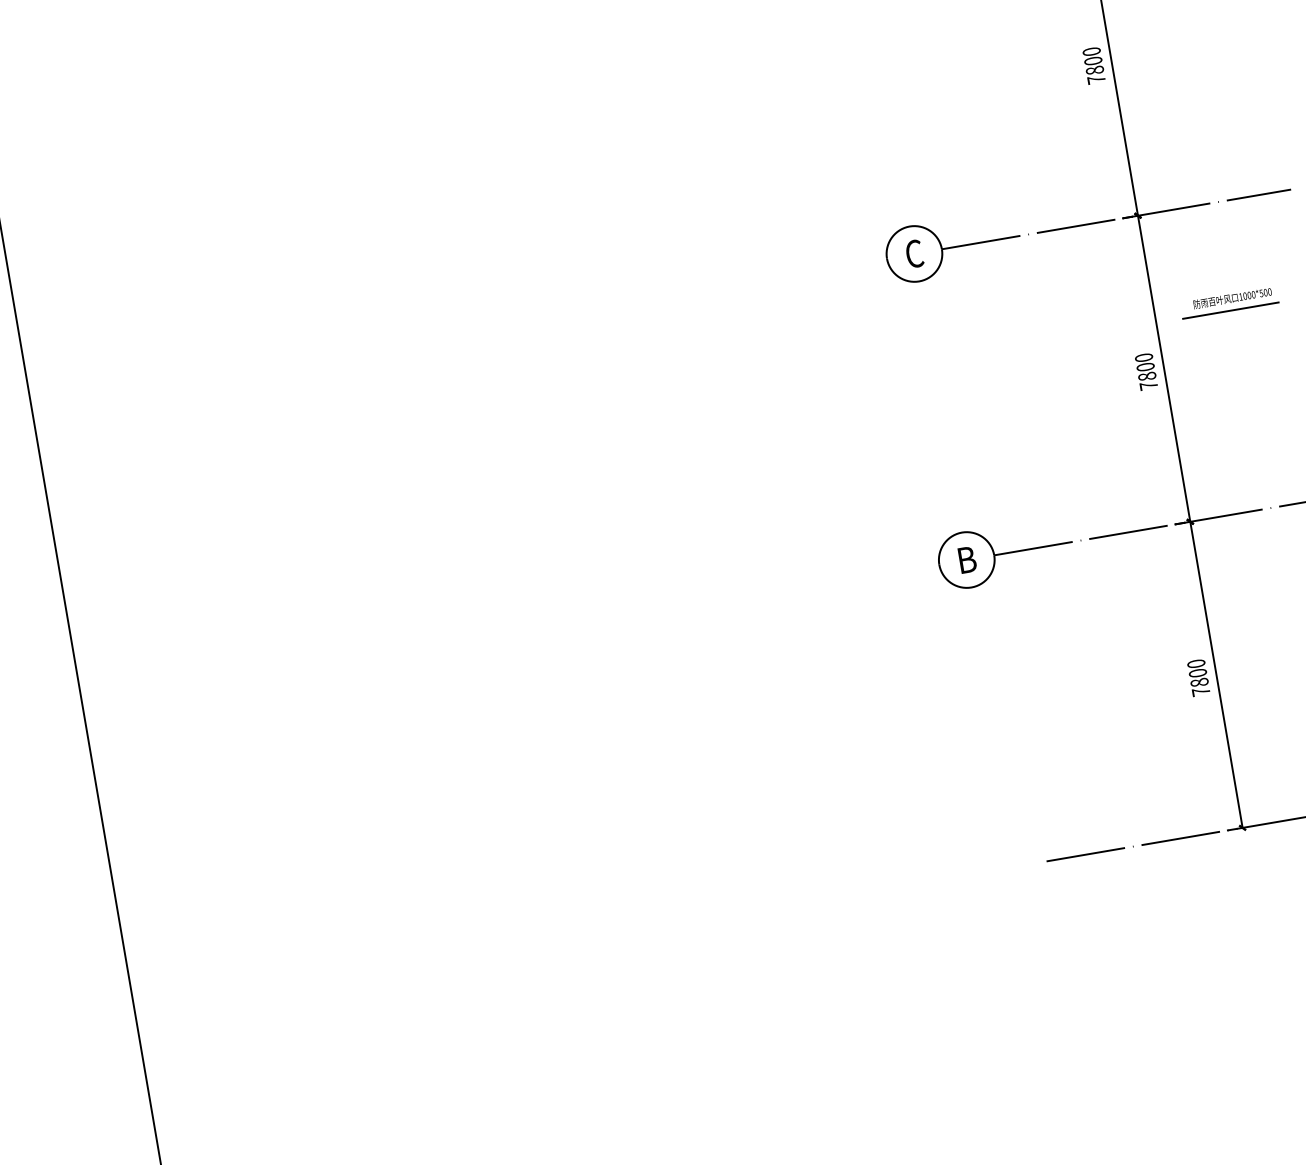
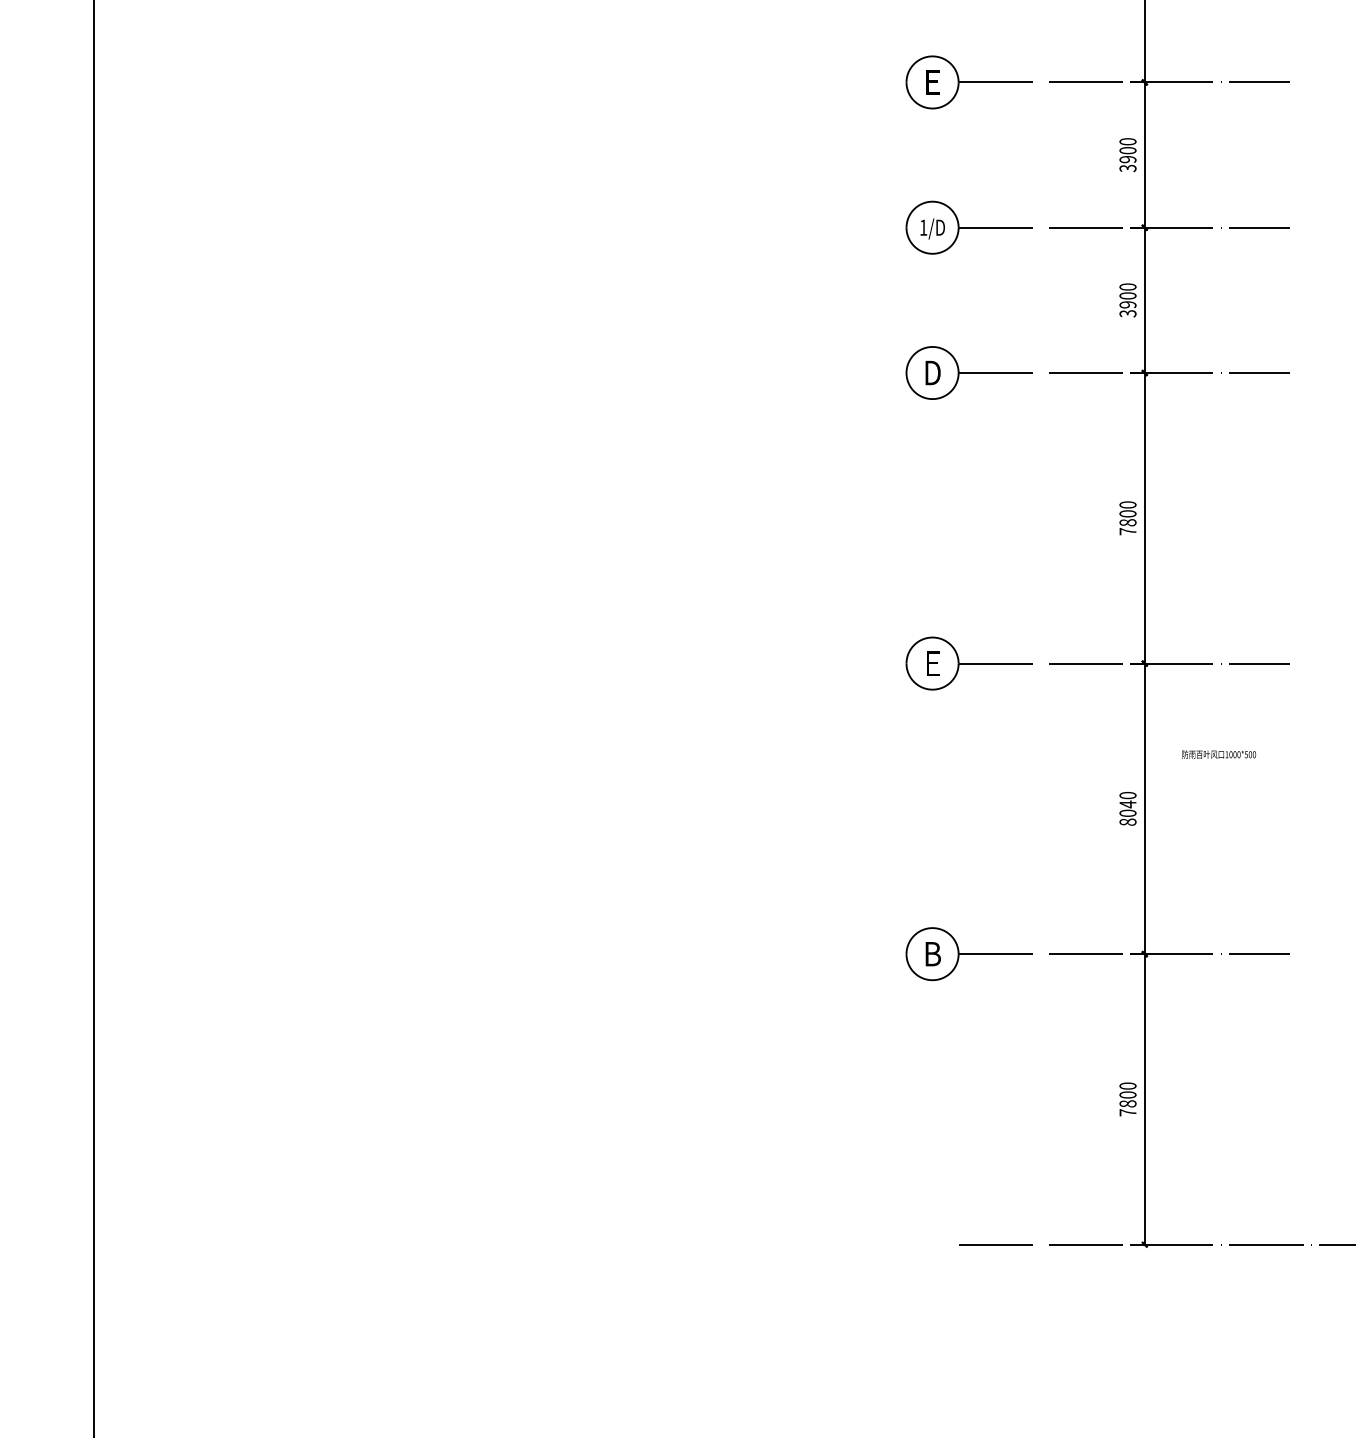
text: (914, 253) -> (932, 663), C -> E
line: (1230, 310) -> (1215, 765), removed
text: (1146, 375) -> (1127, 812), 7800 -> 8040

